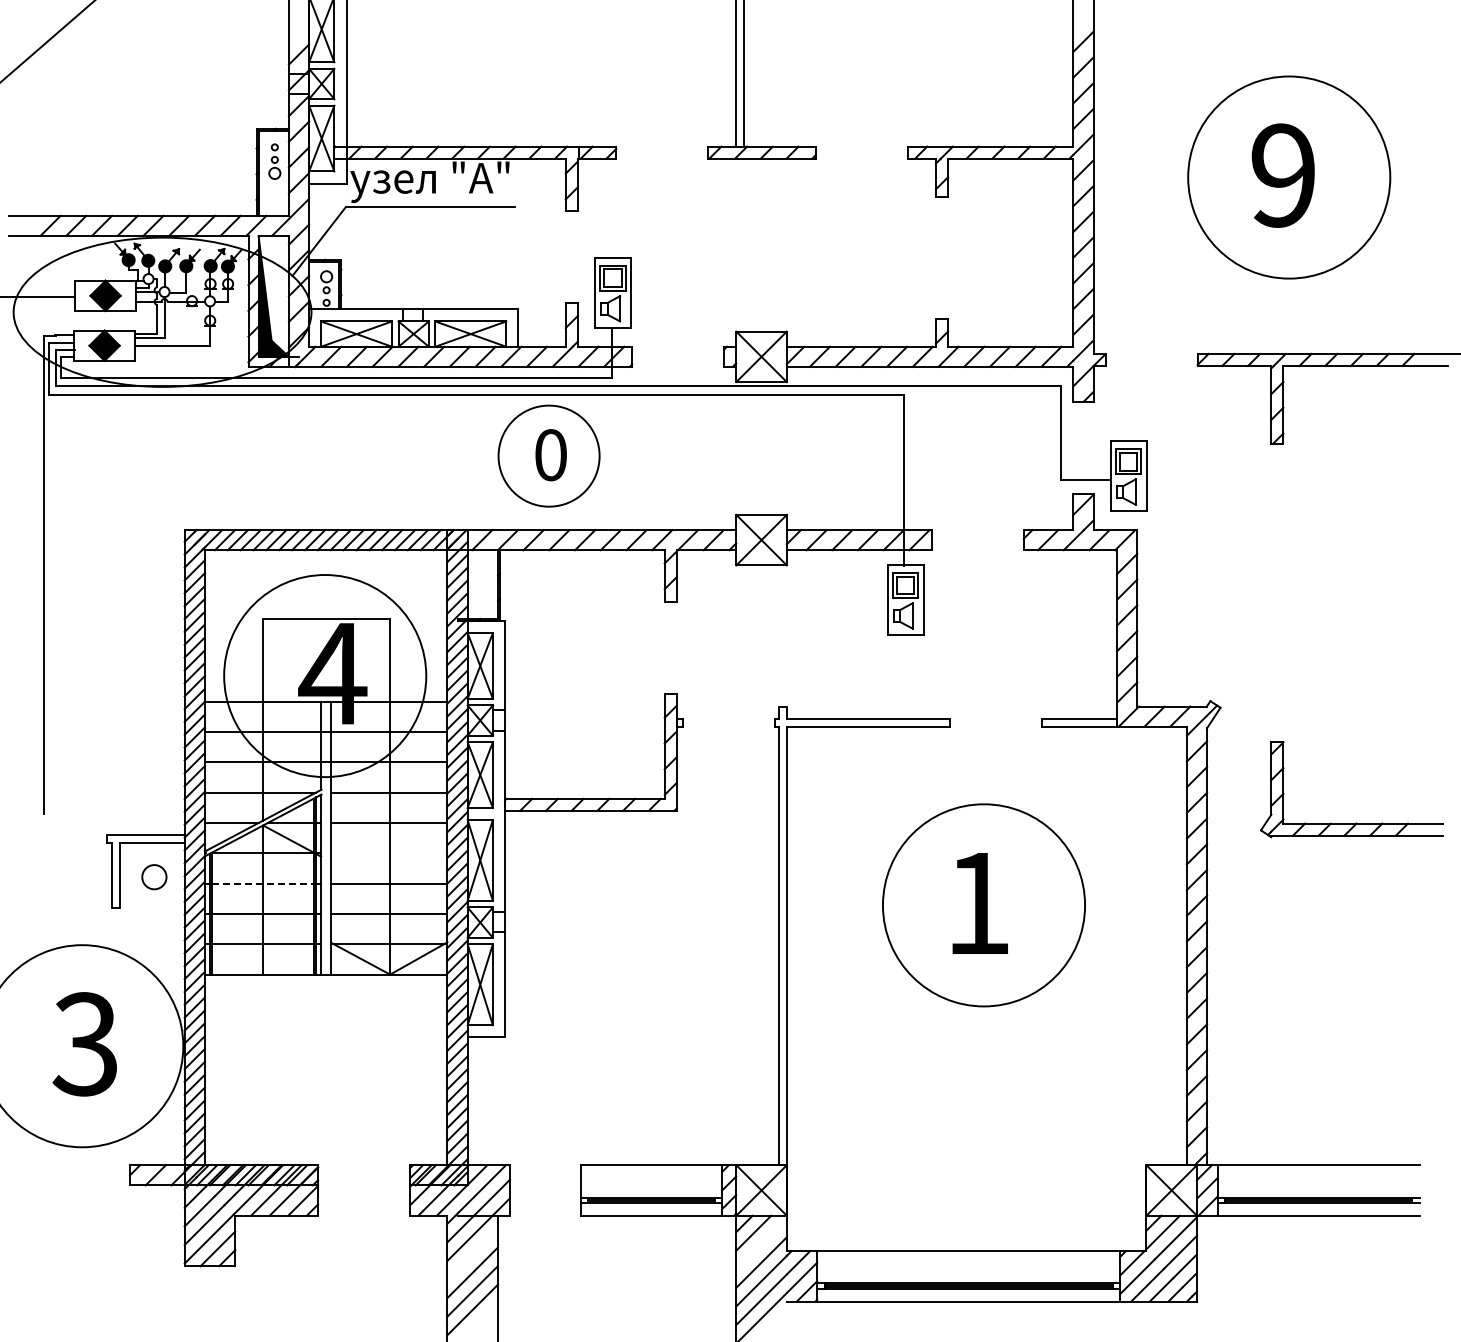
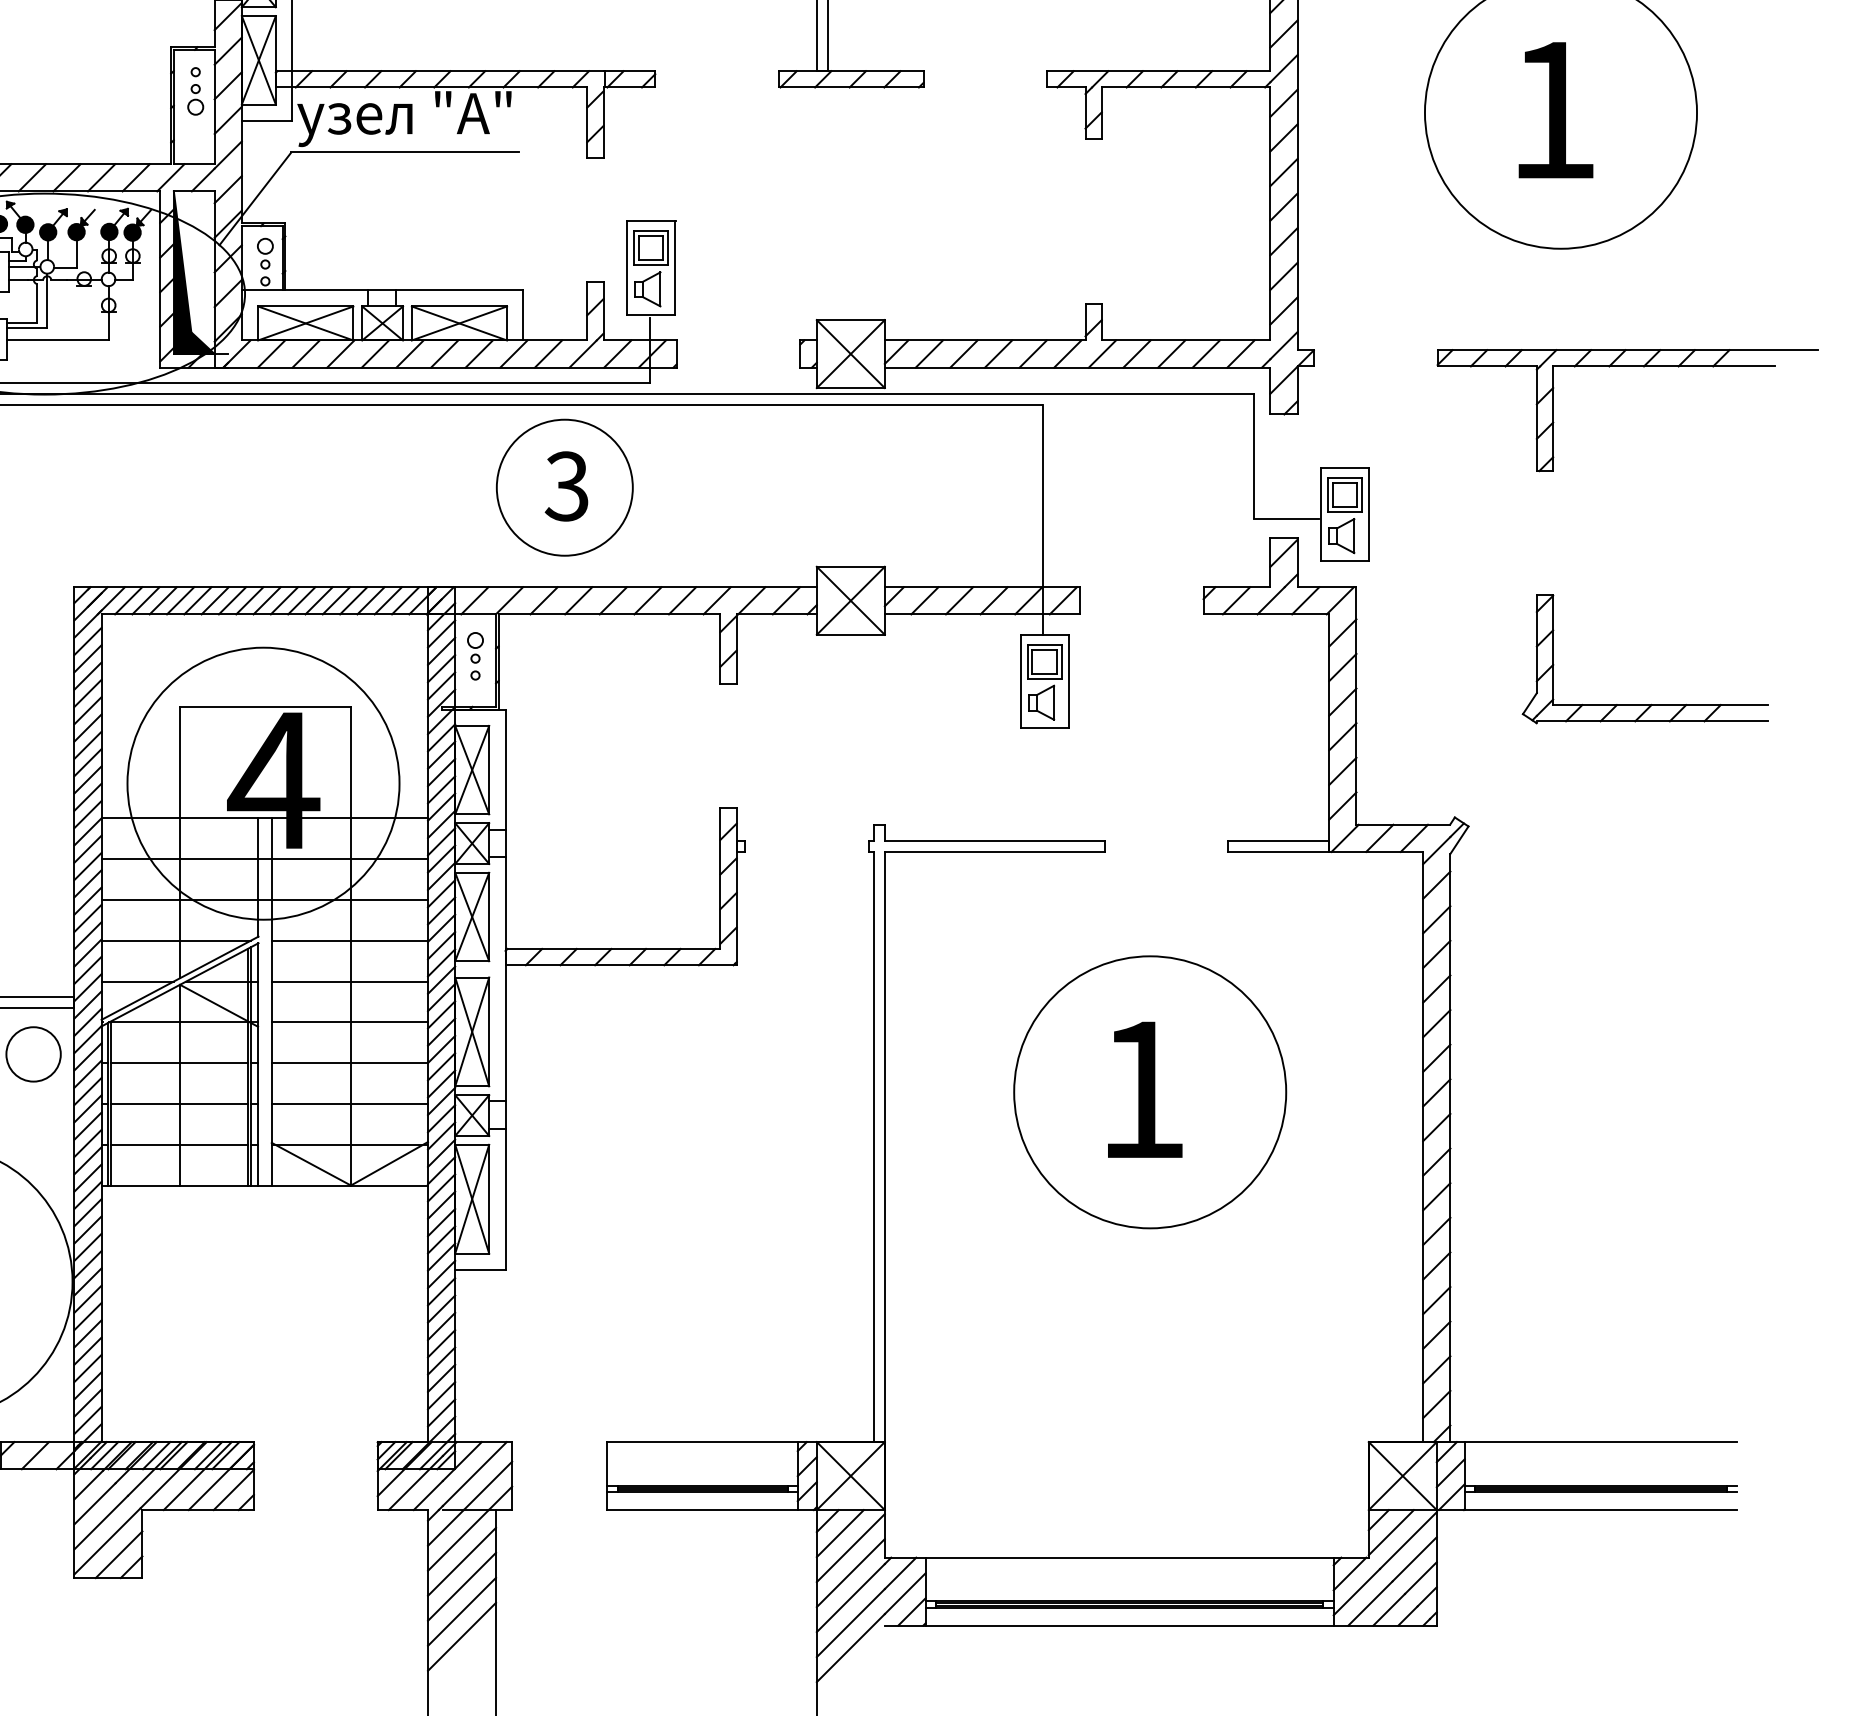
text: (1282, 175) -> (1551, 110), 9 -> 1
text: (550, 455) -> (566, 486), 0 -> 3
part: (482, 581) -> (475, 656), added
part: (1356, 822) -> (1651, 703), moved
line: (389, 853) -> (350, 1022), added
circle: (154, 876) -> (33, 1053), size x1.67
line: (263, 883) -> (180, 1062), dashed -> solid
line: (761, 1243) -> (850, 1547), added
line: (472, 1253) -> (461, 1560), added

